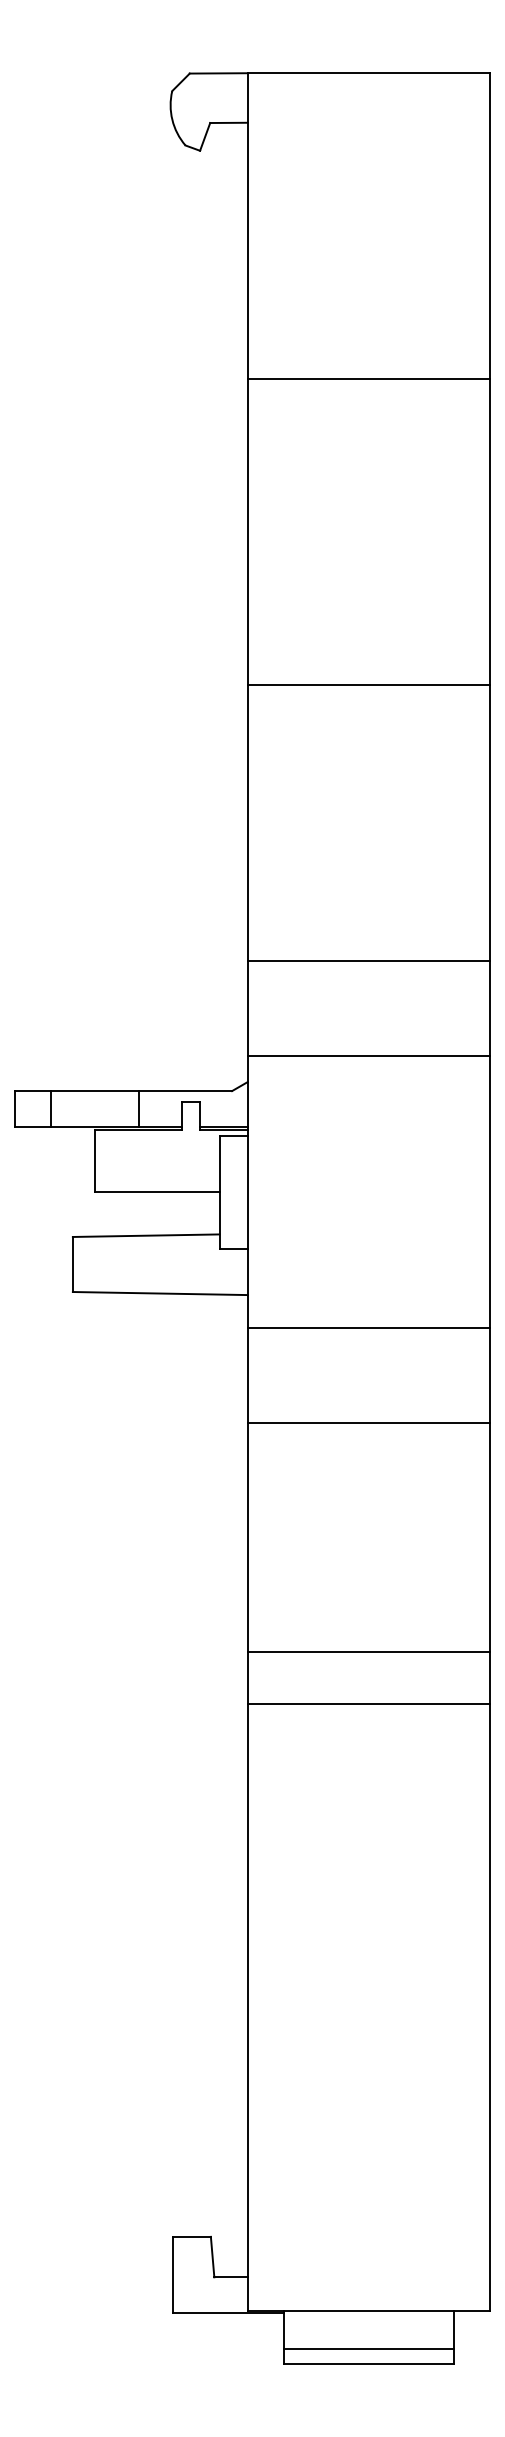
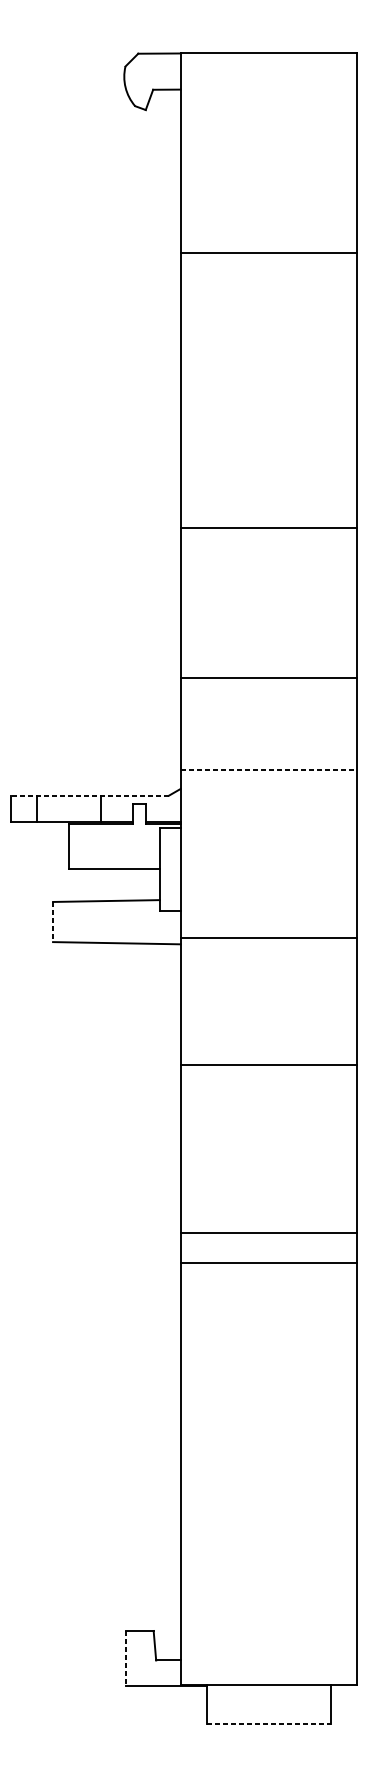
line: (368, 379) -> (268, 253), moved
line: (368, 685) -> (268, 528), moved
line: (368, 960) -> (268, 677), moved
line: (368, 1055) -> (268, 769), solid -> dashed
line: (123, 1091) -> (89, 795), solid -> dashed
line: (72, 1264) -> (52, 922), solid -> dashed
line: (368, 1328) -> (268, 938), moved
line: (368, 1422) -> (268, 1064), moved
line: (368, 1652) -> (268, 1233), moved
line: (368, 1703) -> (268, 1262), moved
line: (173, 2274) -> (126, 1658), solid -> dashed
line: (368, 2348) -> (268, 1712), removed
line: (368, 2363) -> (268, 1723), solid -> dashed

